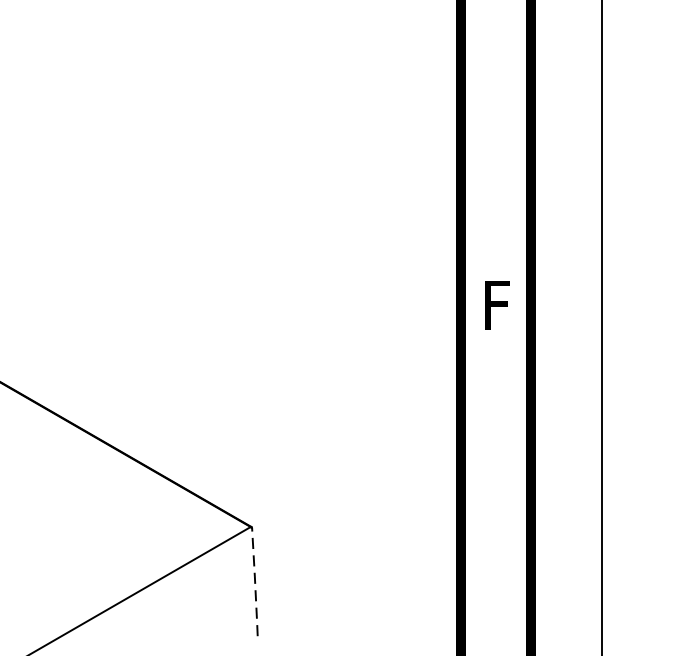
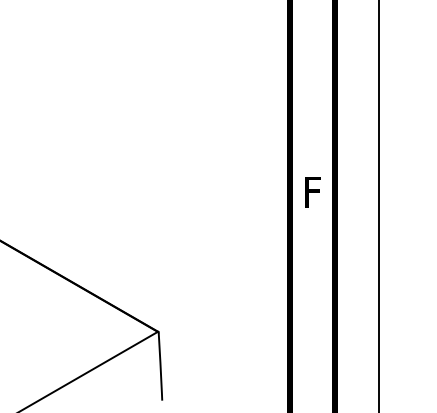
line: (254, 581) -> (160, 366), dashed -> solid

